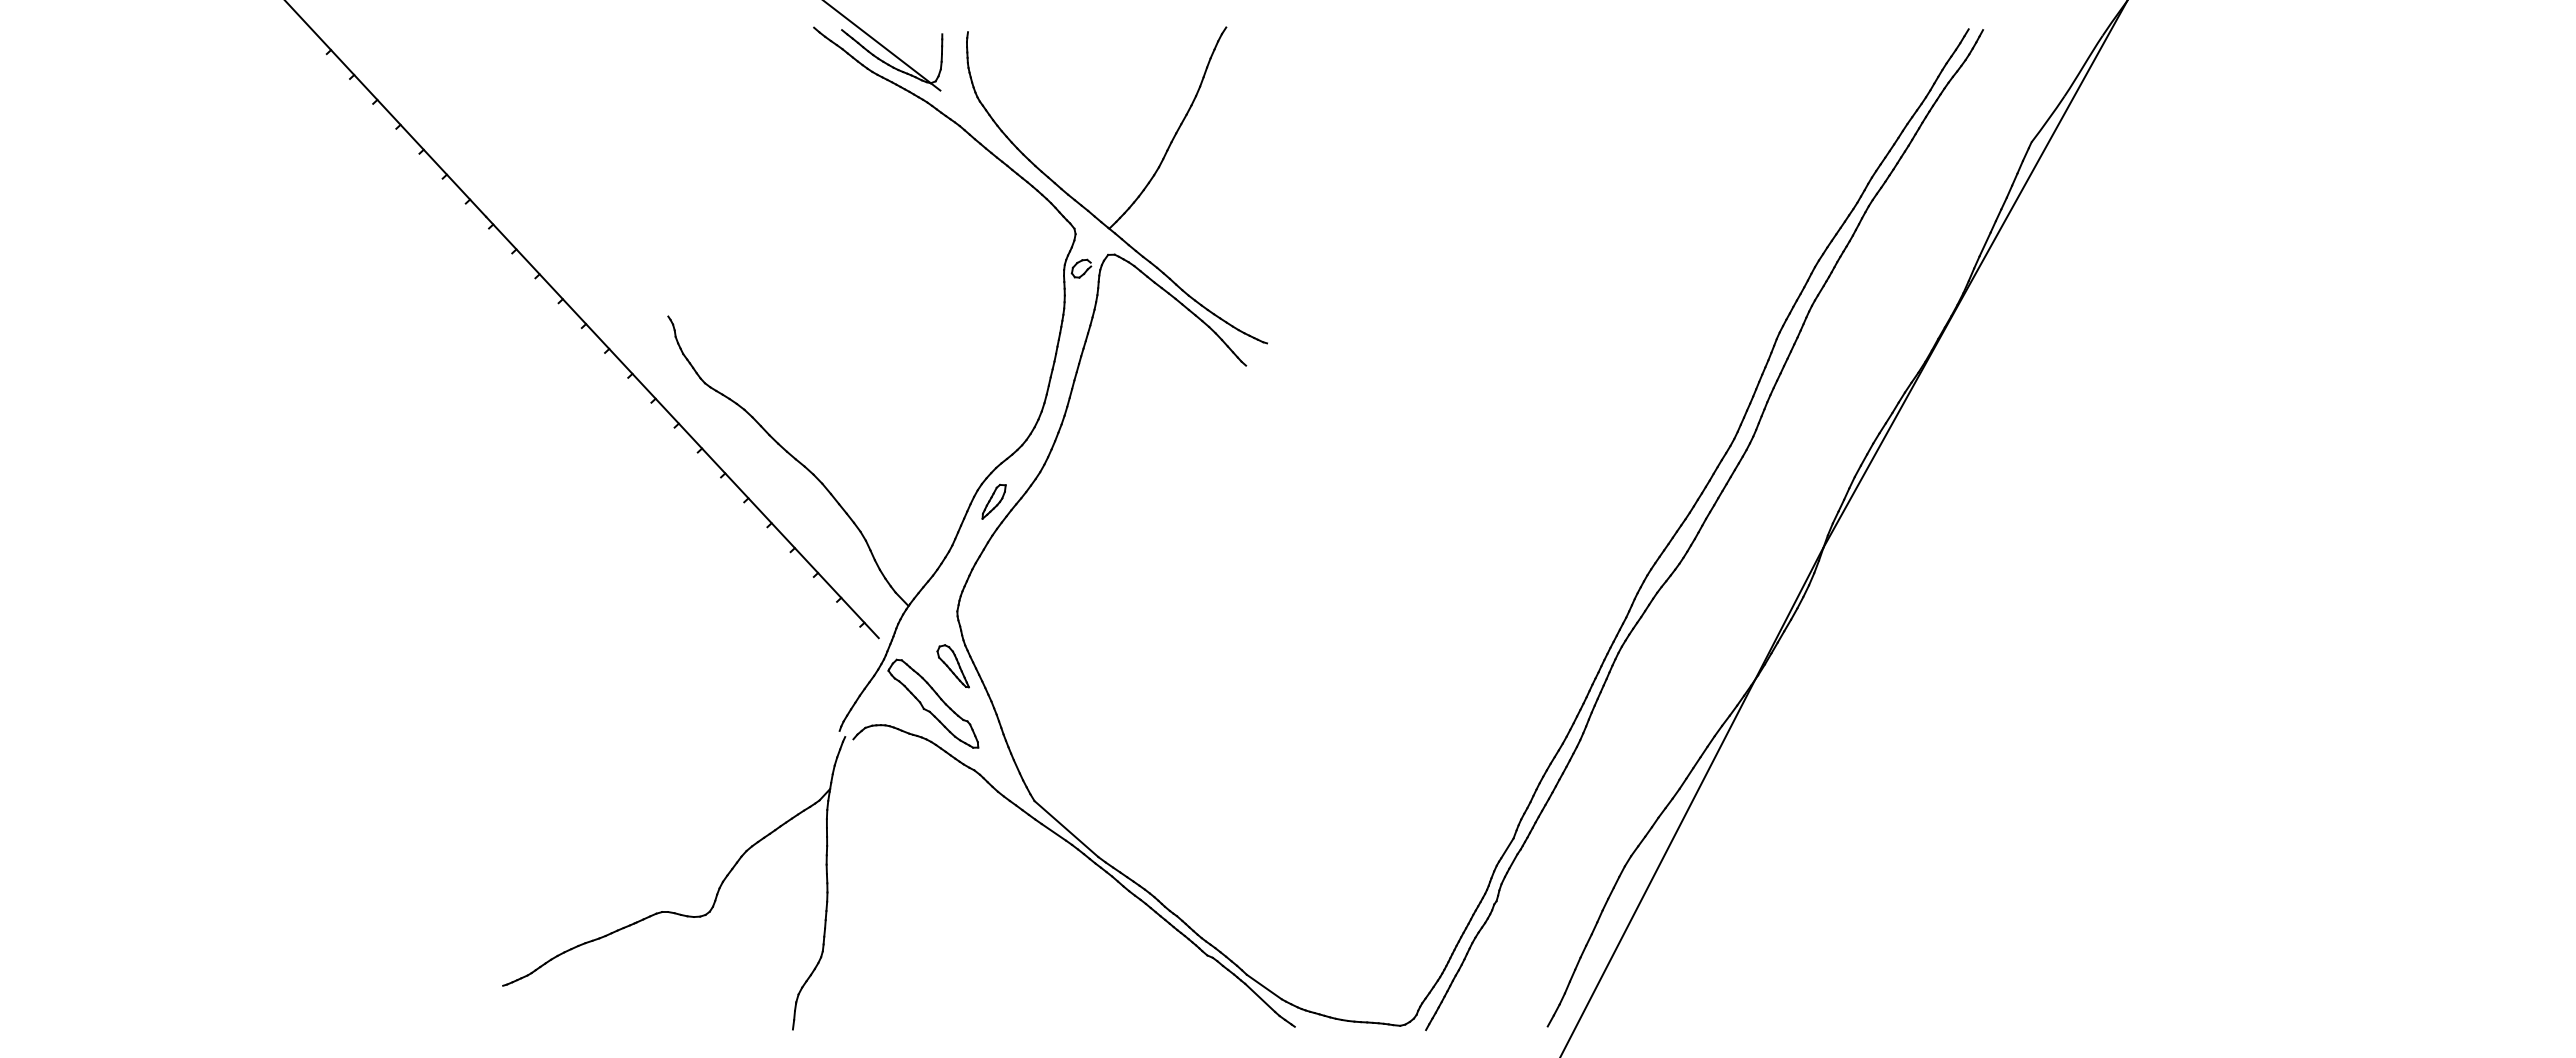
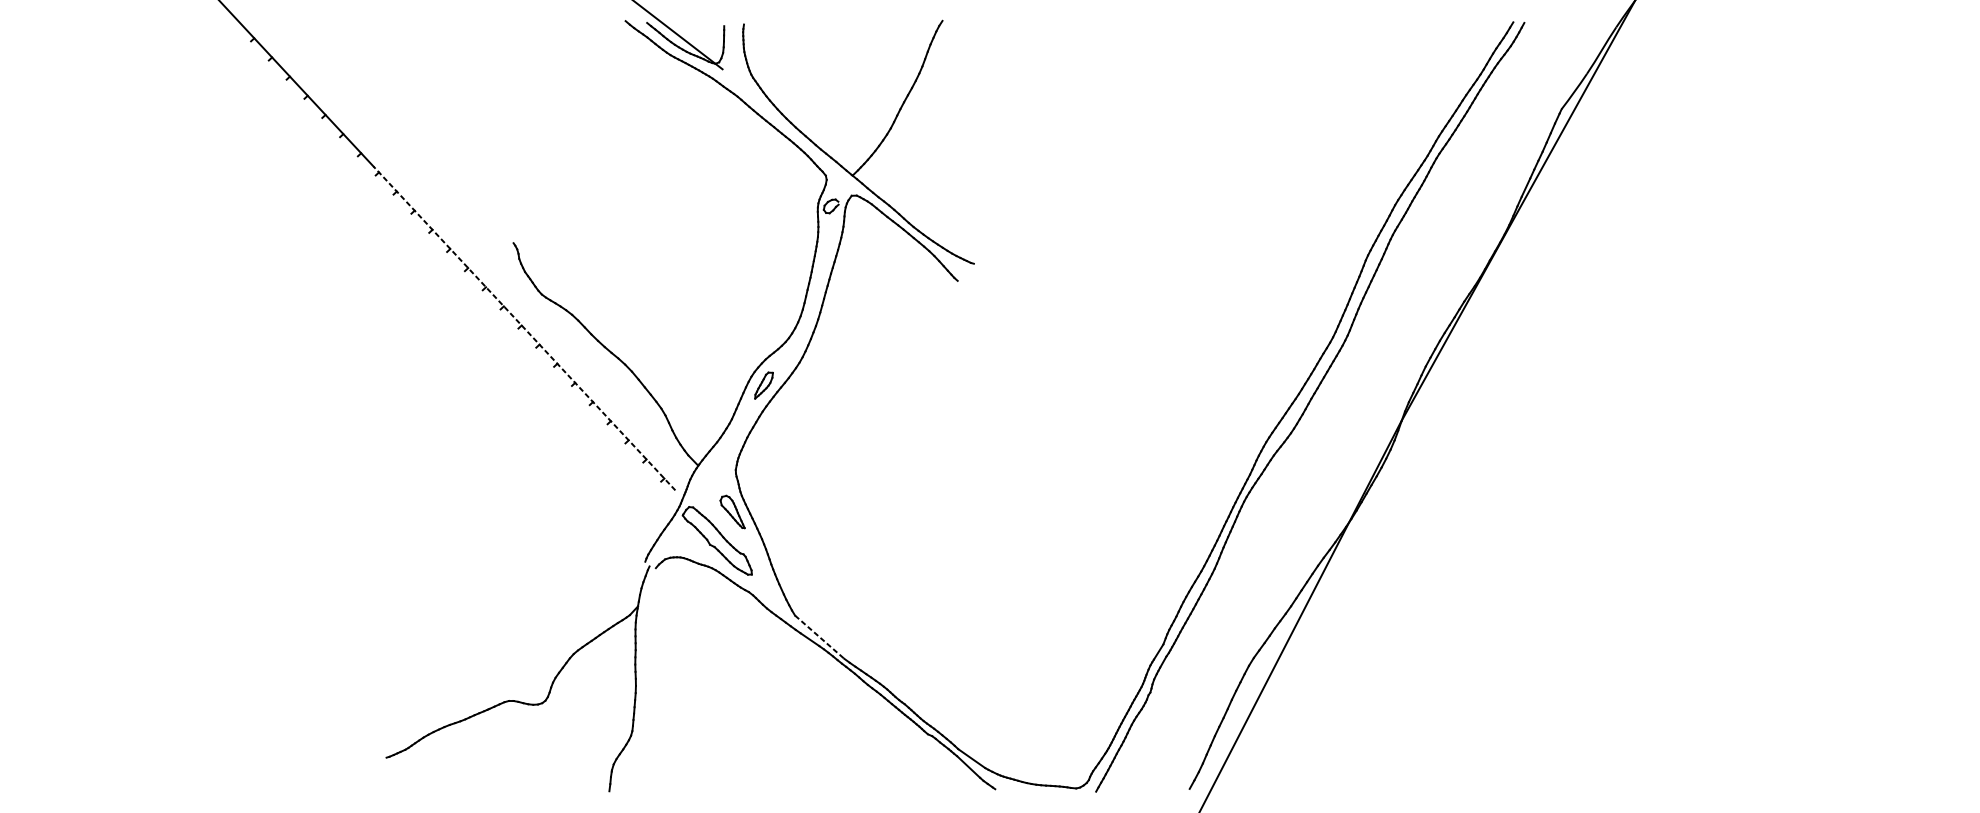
line: (682, 427) -> (524, 328), solid -> dashed
line: (1066, 829) -> (819, 637), solid -> dashed

